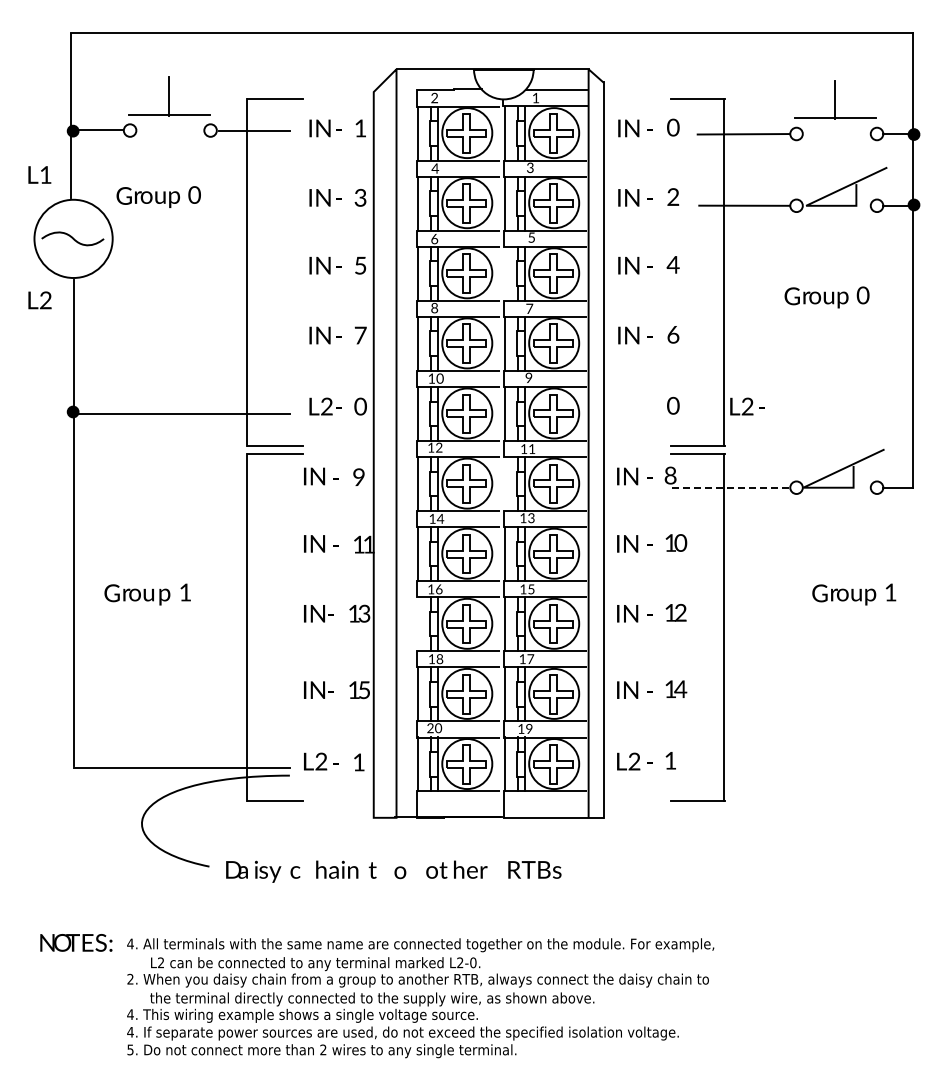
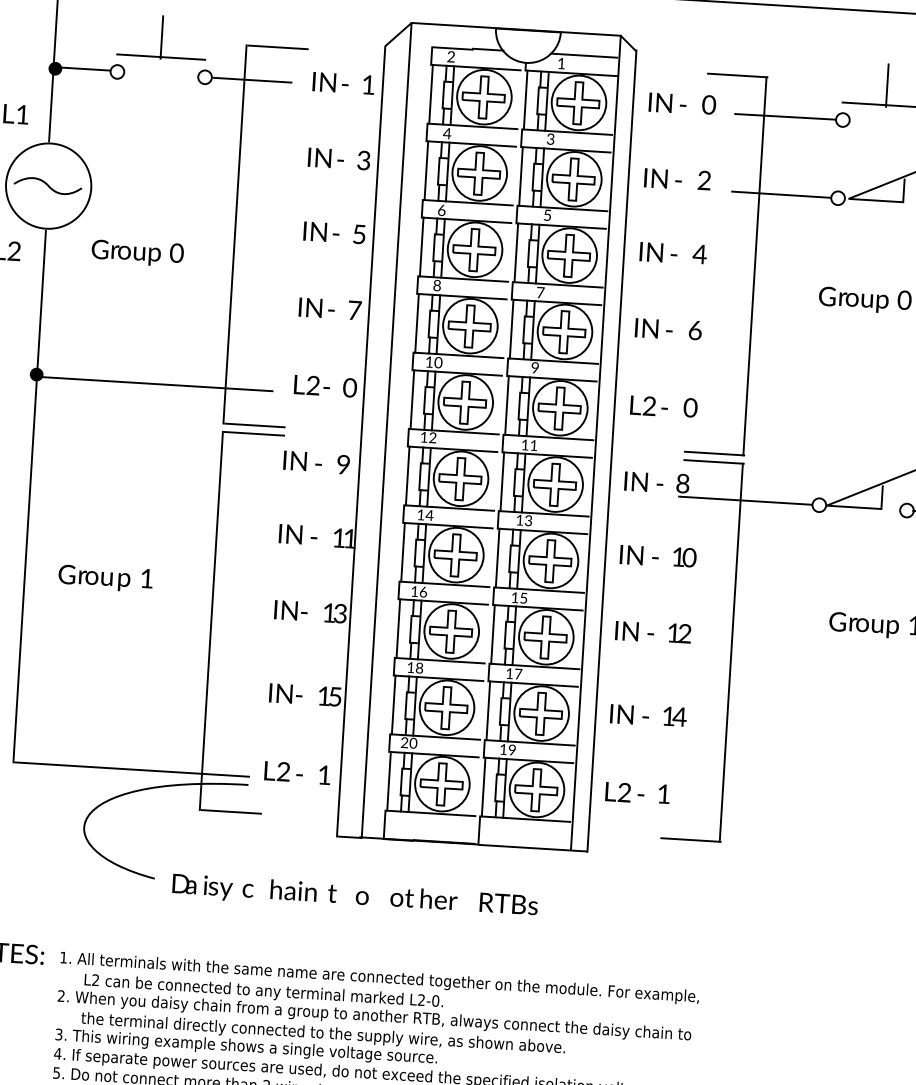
text: (158, 196) -> (137, 252), moved
line: (505, 273) -> (516, 252), added
text: (747, 406) -> (649, 406), moved
line: (505, 483) -> (502, 481), added
line: (728, 487) -> (745, 500), dashed -> solid
line: (418, 624) -> (398, 628), added
text: (130, 943) -> (63, 957), 4. -> 1.
text: (130, 1014) -> (58, 1034), 4. -> 3.

